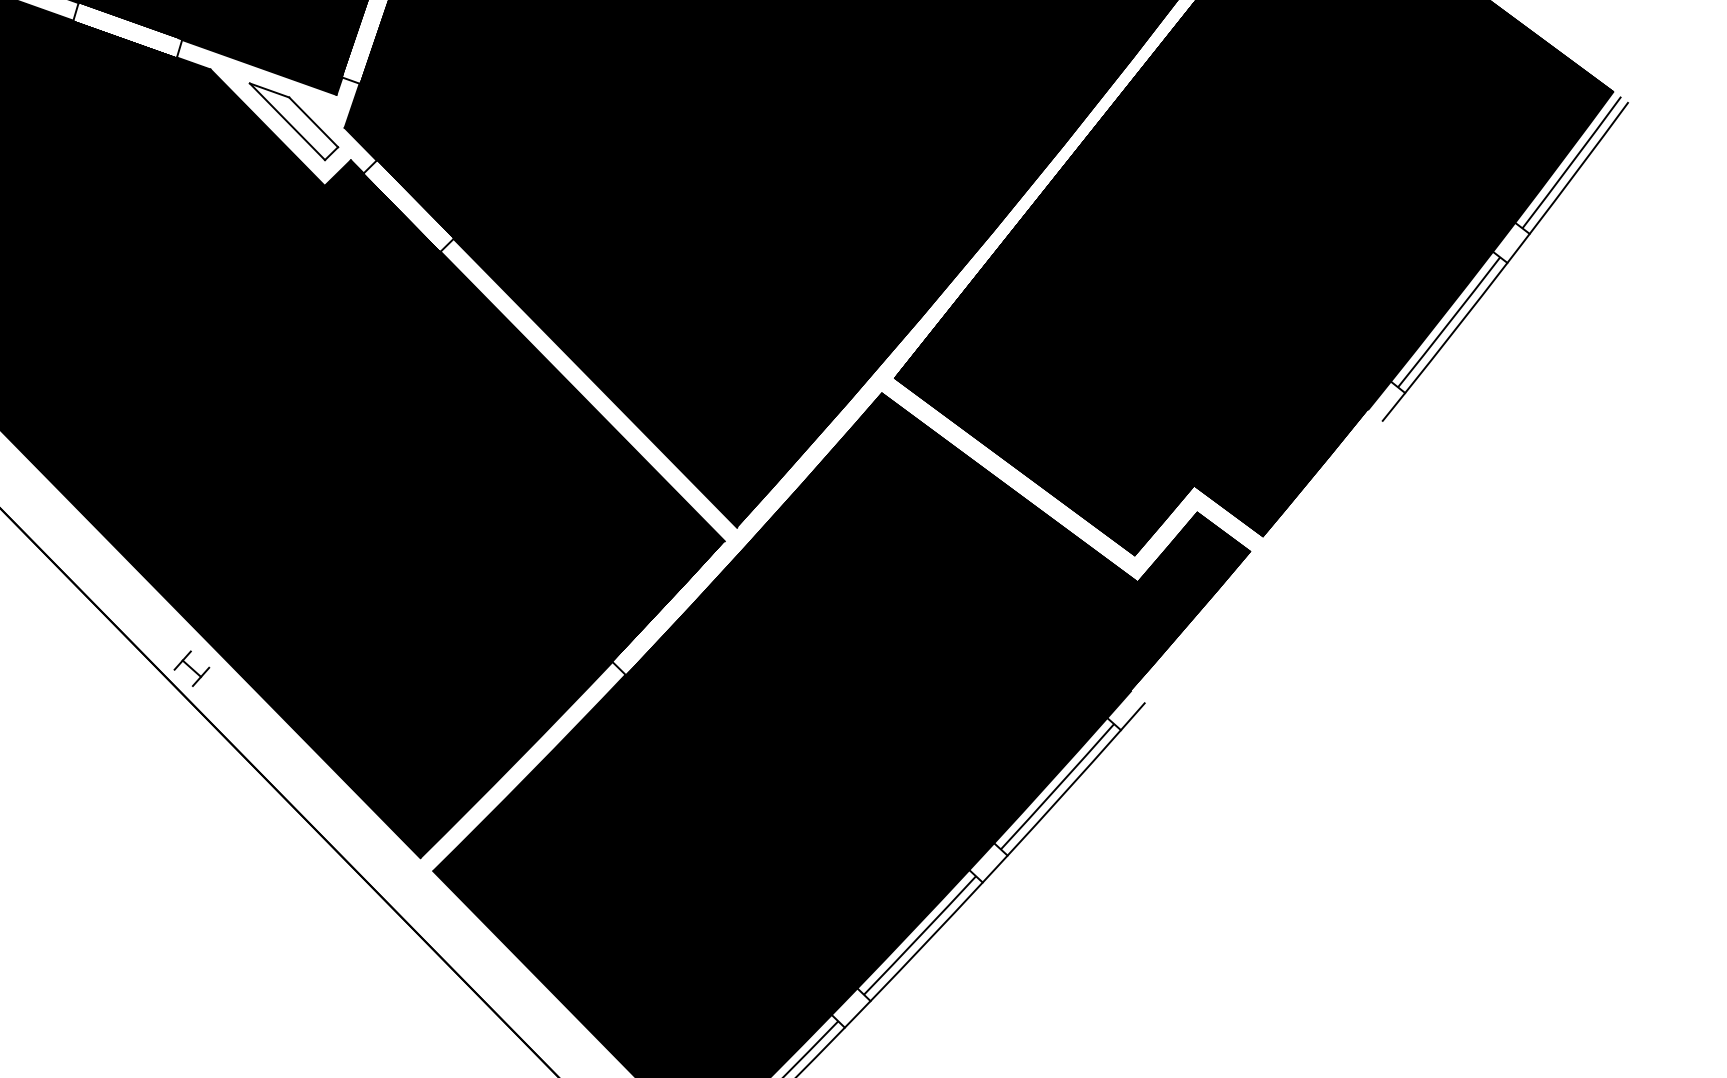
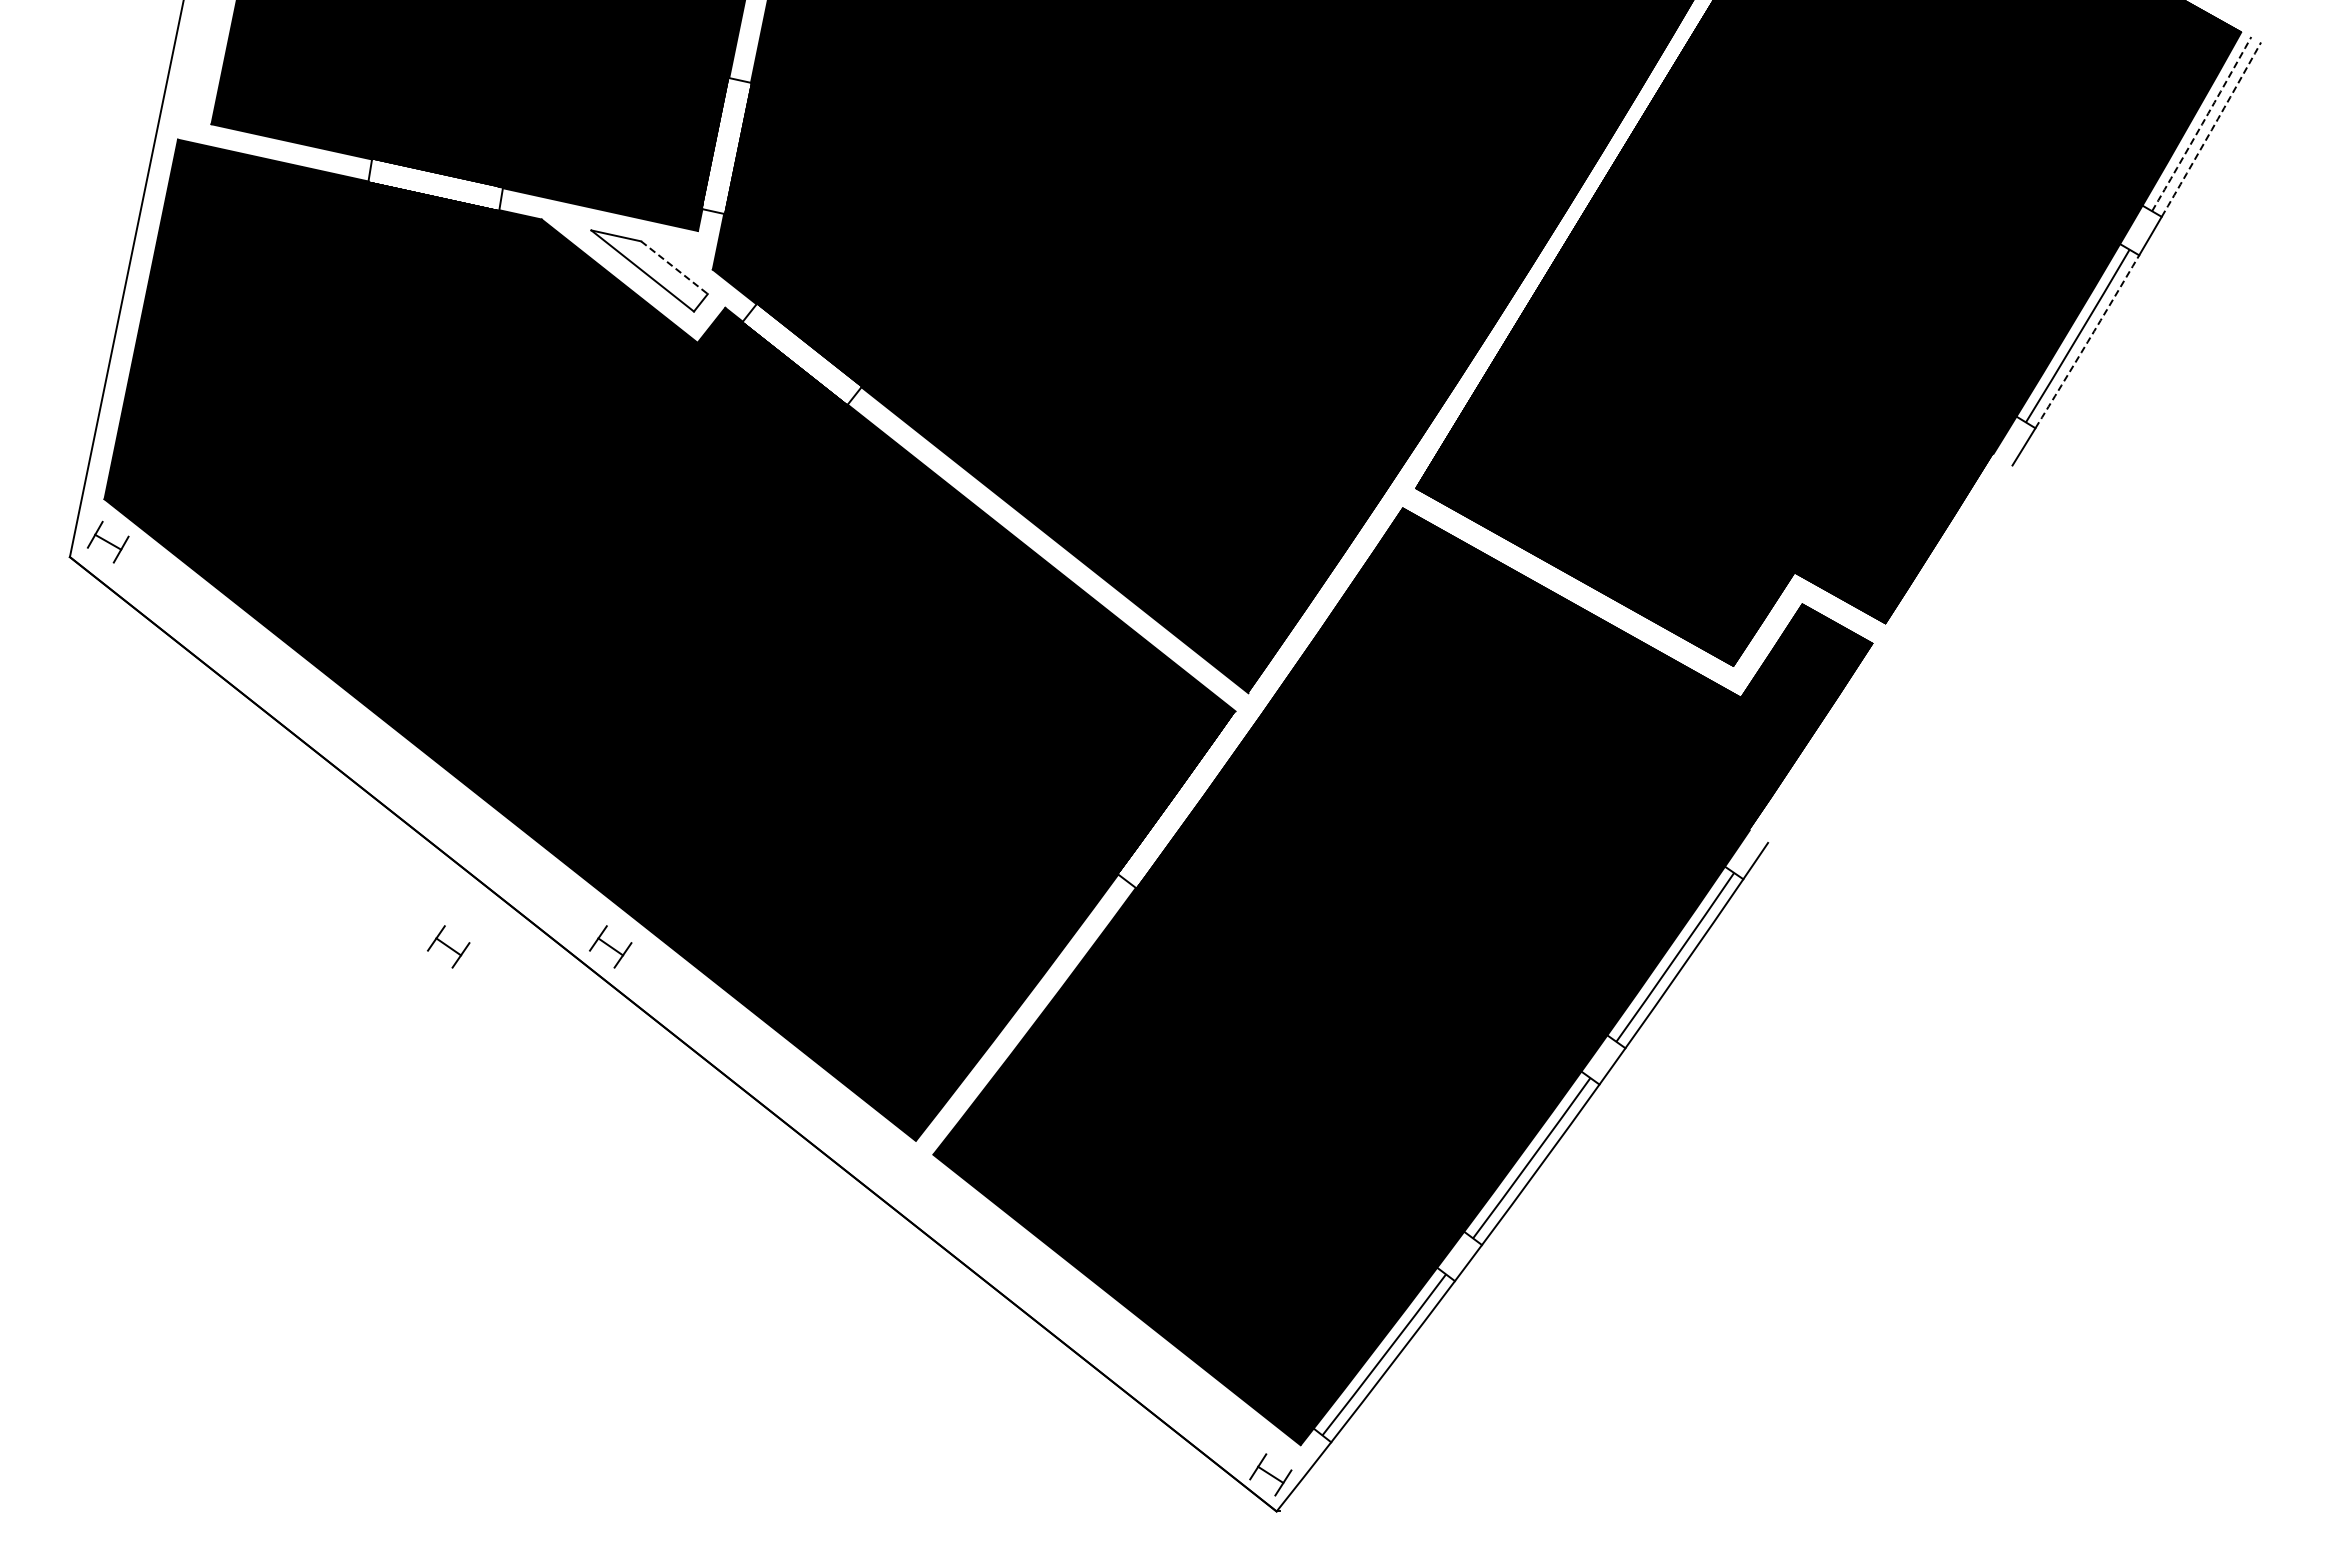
line: (313, 123) -> (674, 268), solid -> dashed
arc: (1572, 162) -> (2202, 124), solid -> dashed
arc: (1579, 167) -> (2211, 129), solid -> dashed
arc: (1456, 328) -> (2087, 342), solid -> dashed
part: (59, 651) -> (448, 946), added

